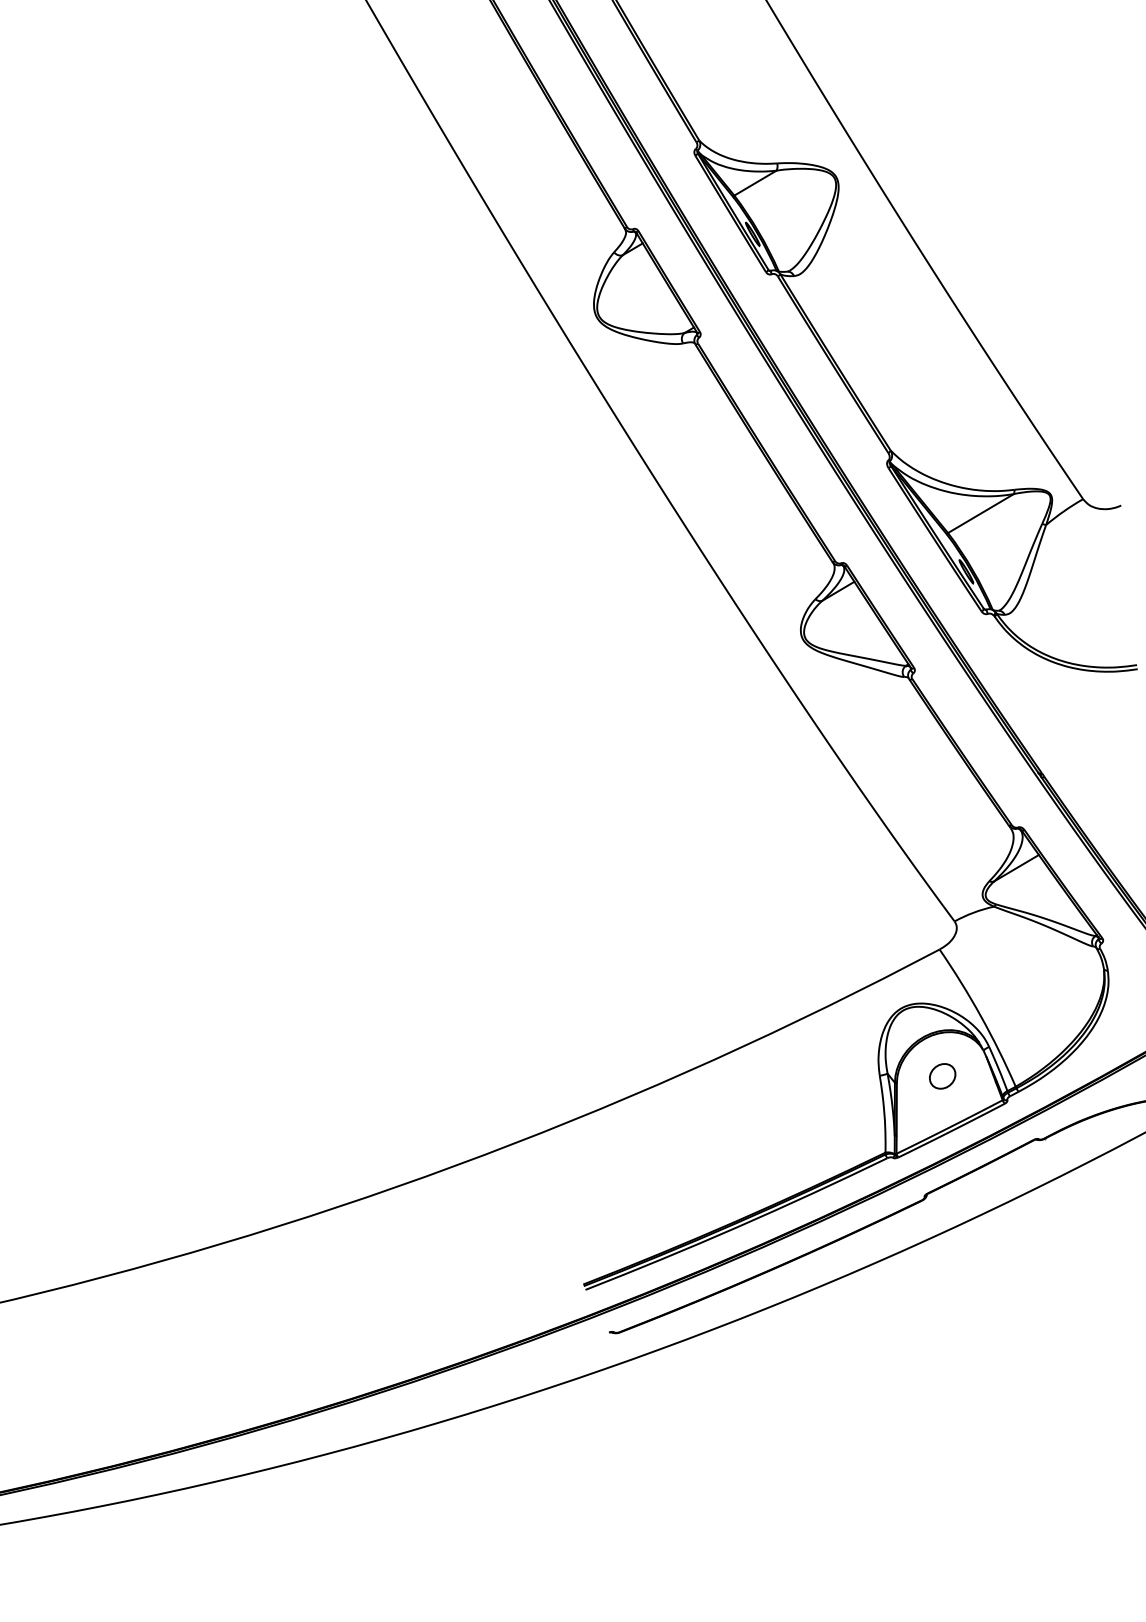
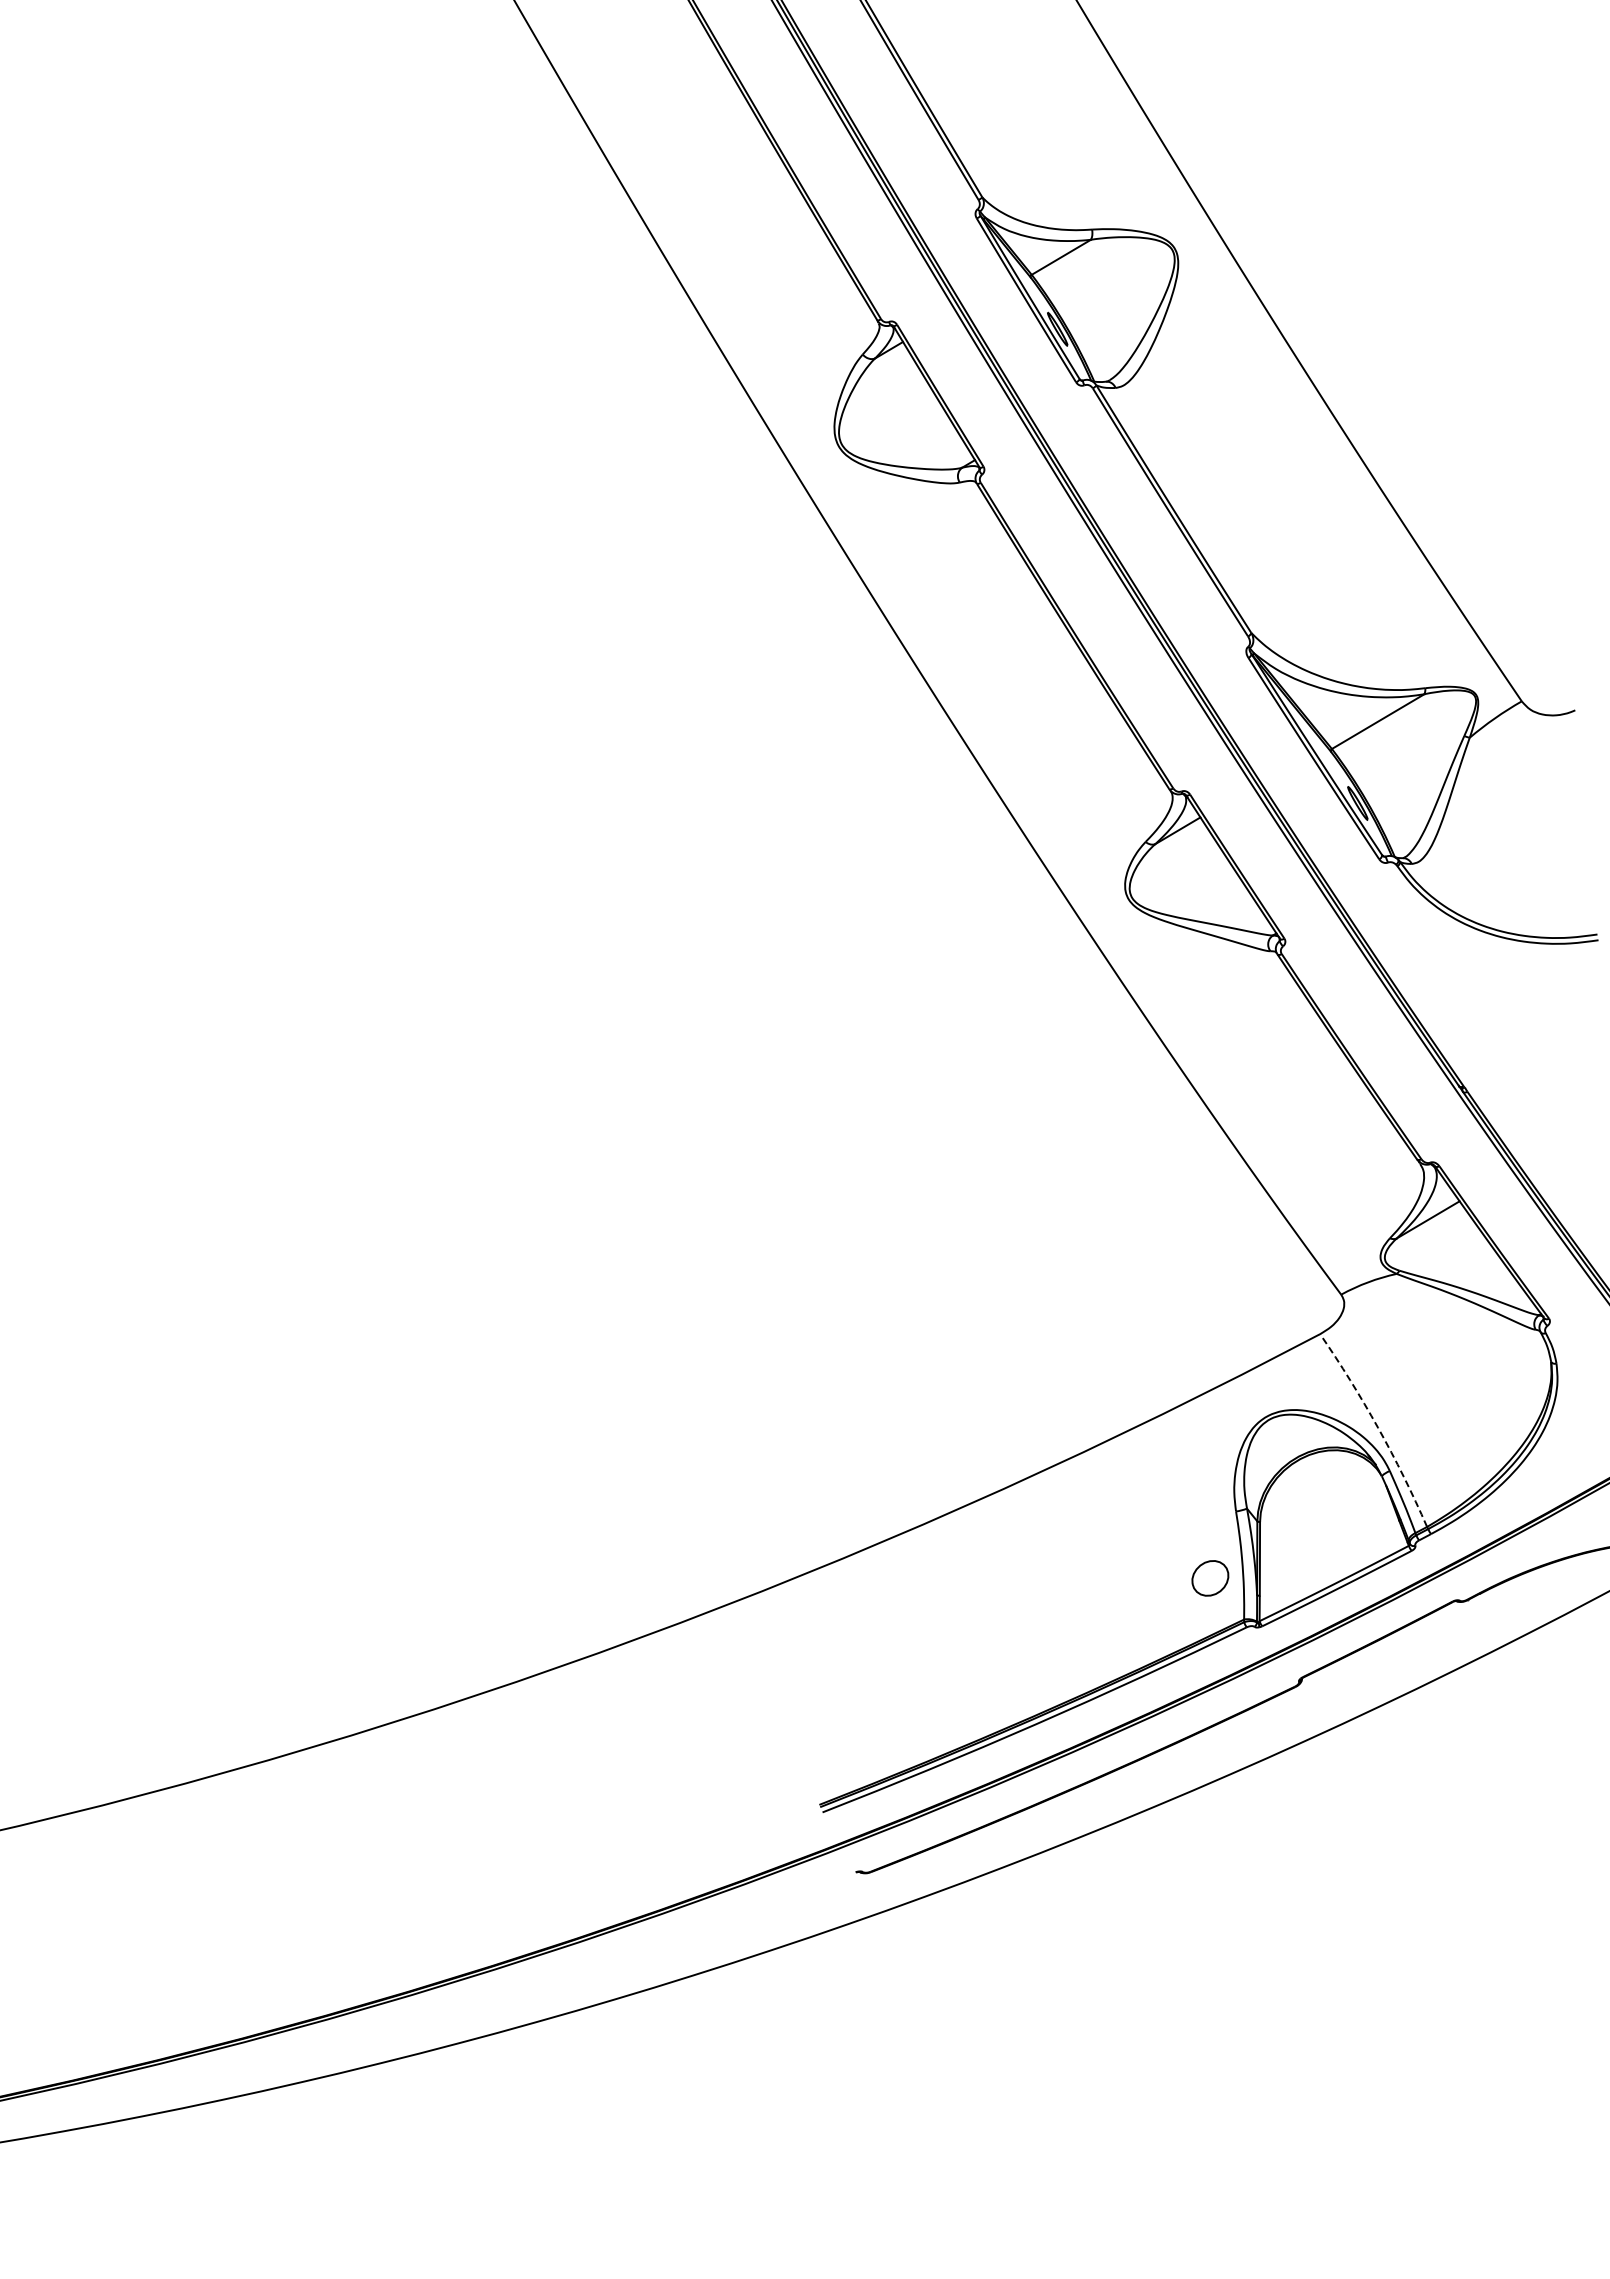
arc: (981, 1016) -> (1378, 1428), solid -> dashed
part: (942, 1076) -> (1210, 1578), moved

